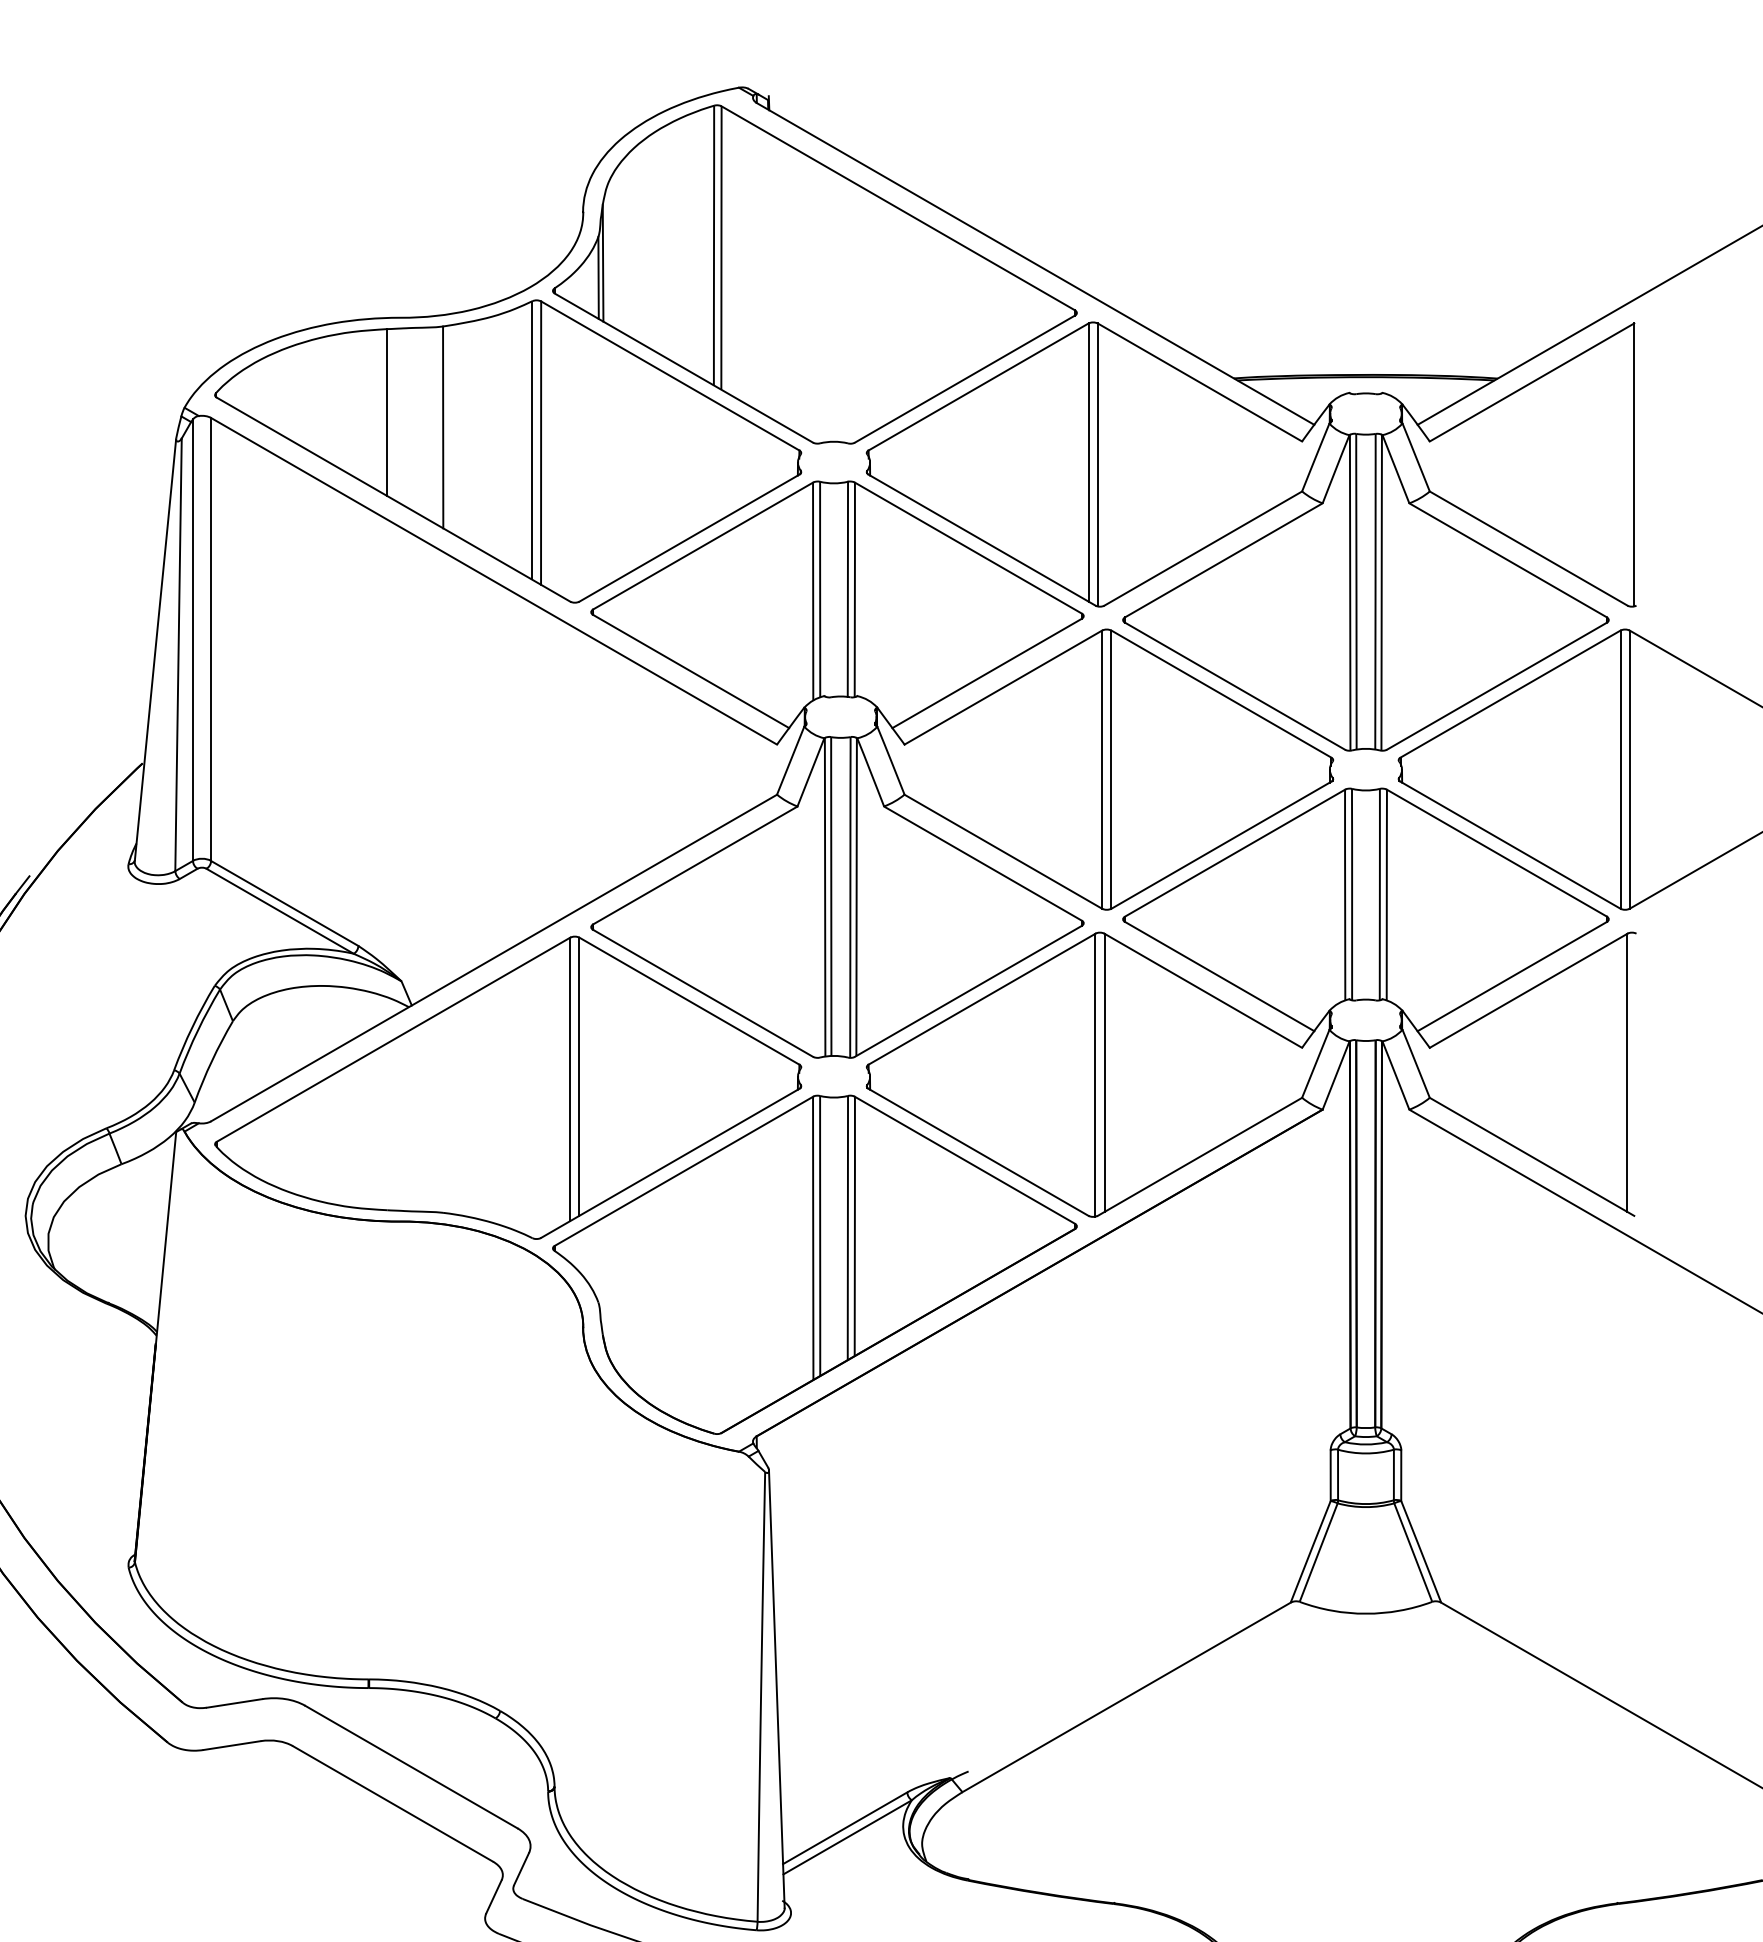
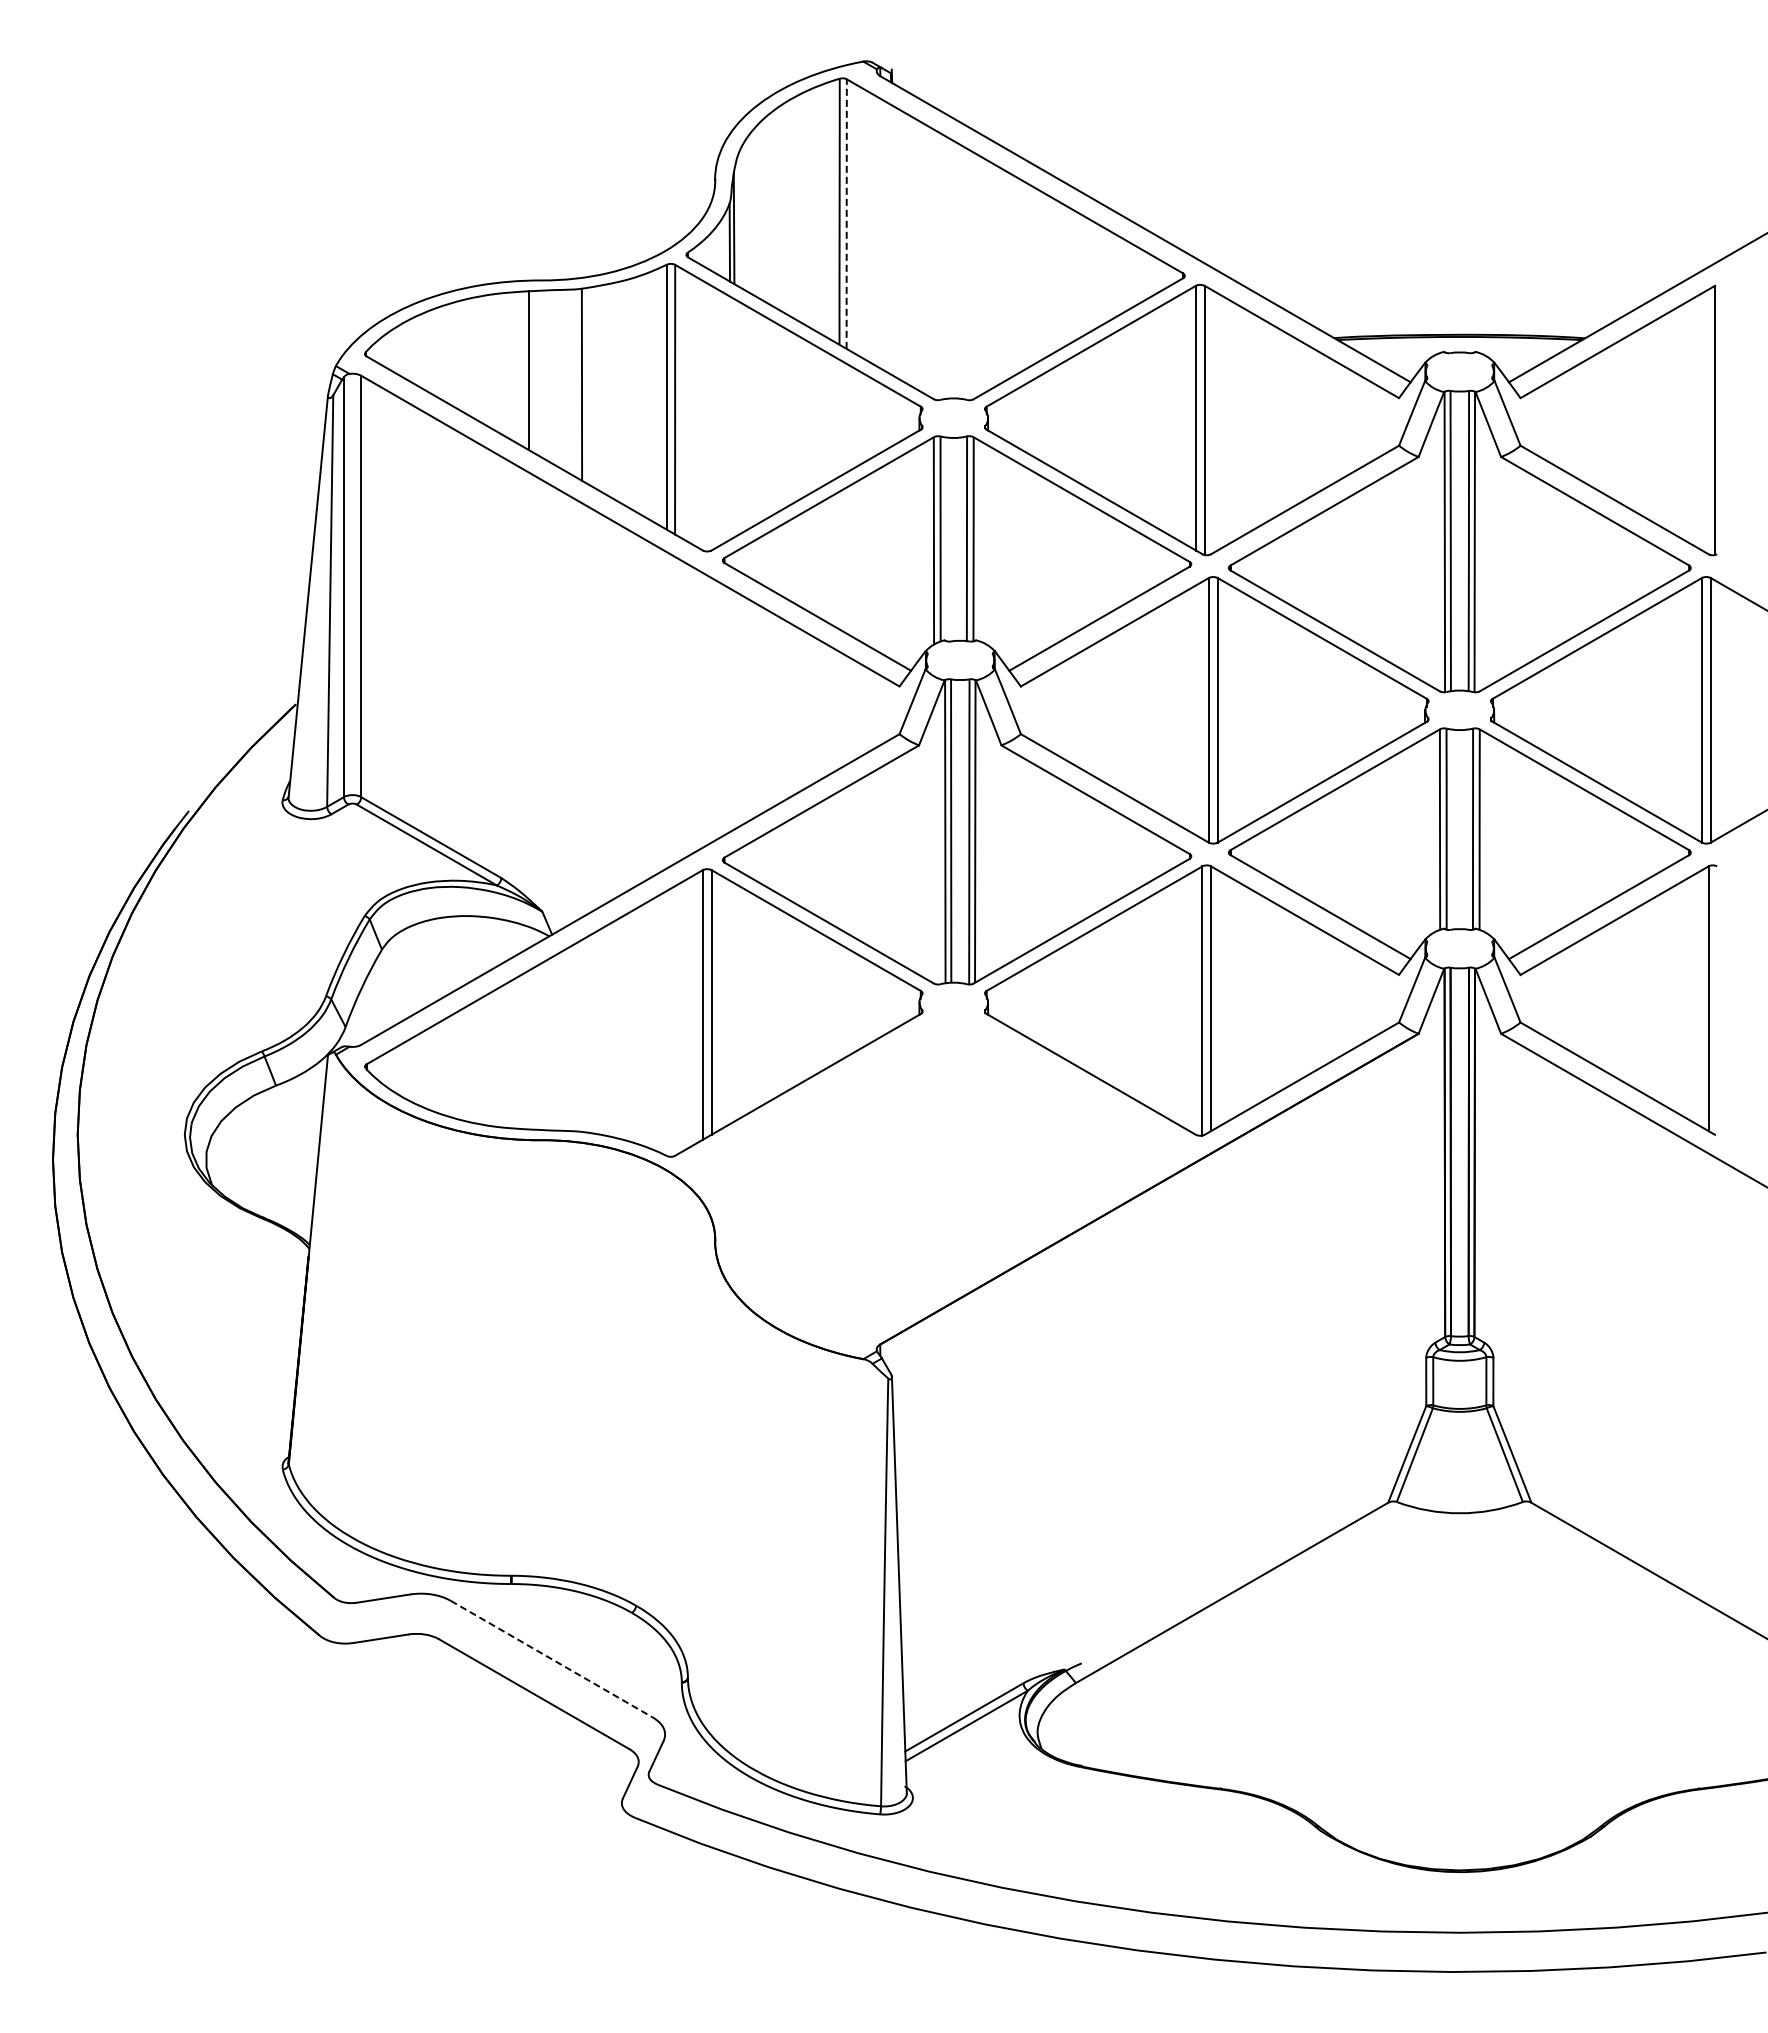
line: (721, 246) -> (846, 212), solid -> dashed
part: (814, 1264) -> (935, 1181), removed
line: (411, 1767) -> (551, 1659), solid -> dashed

